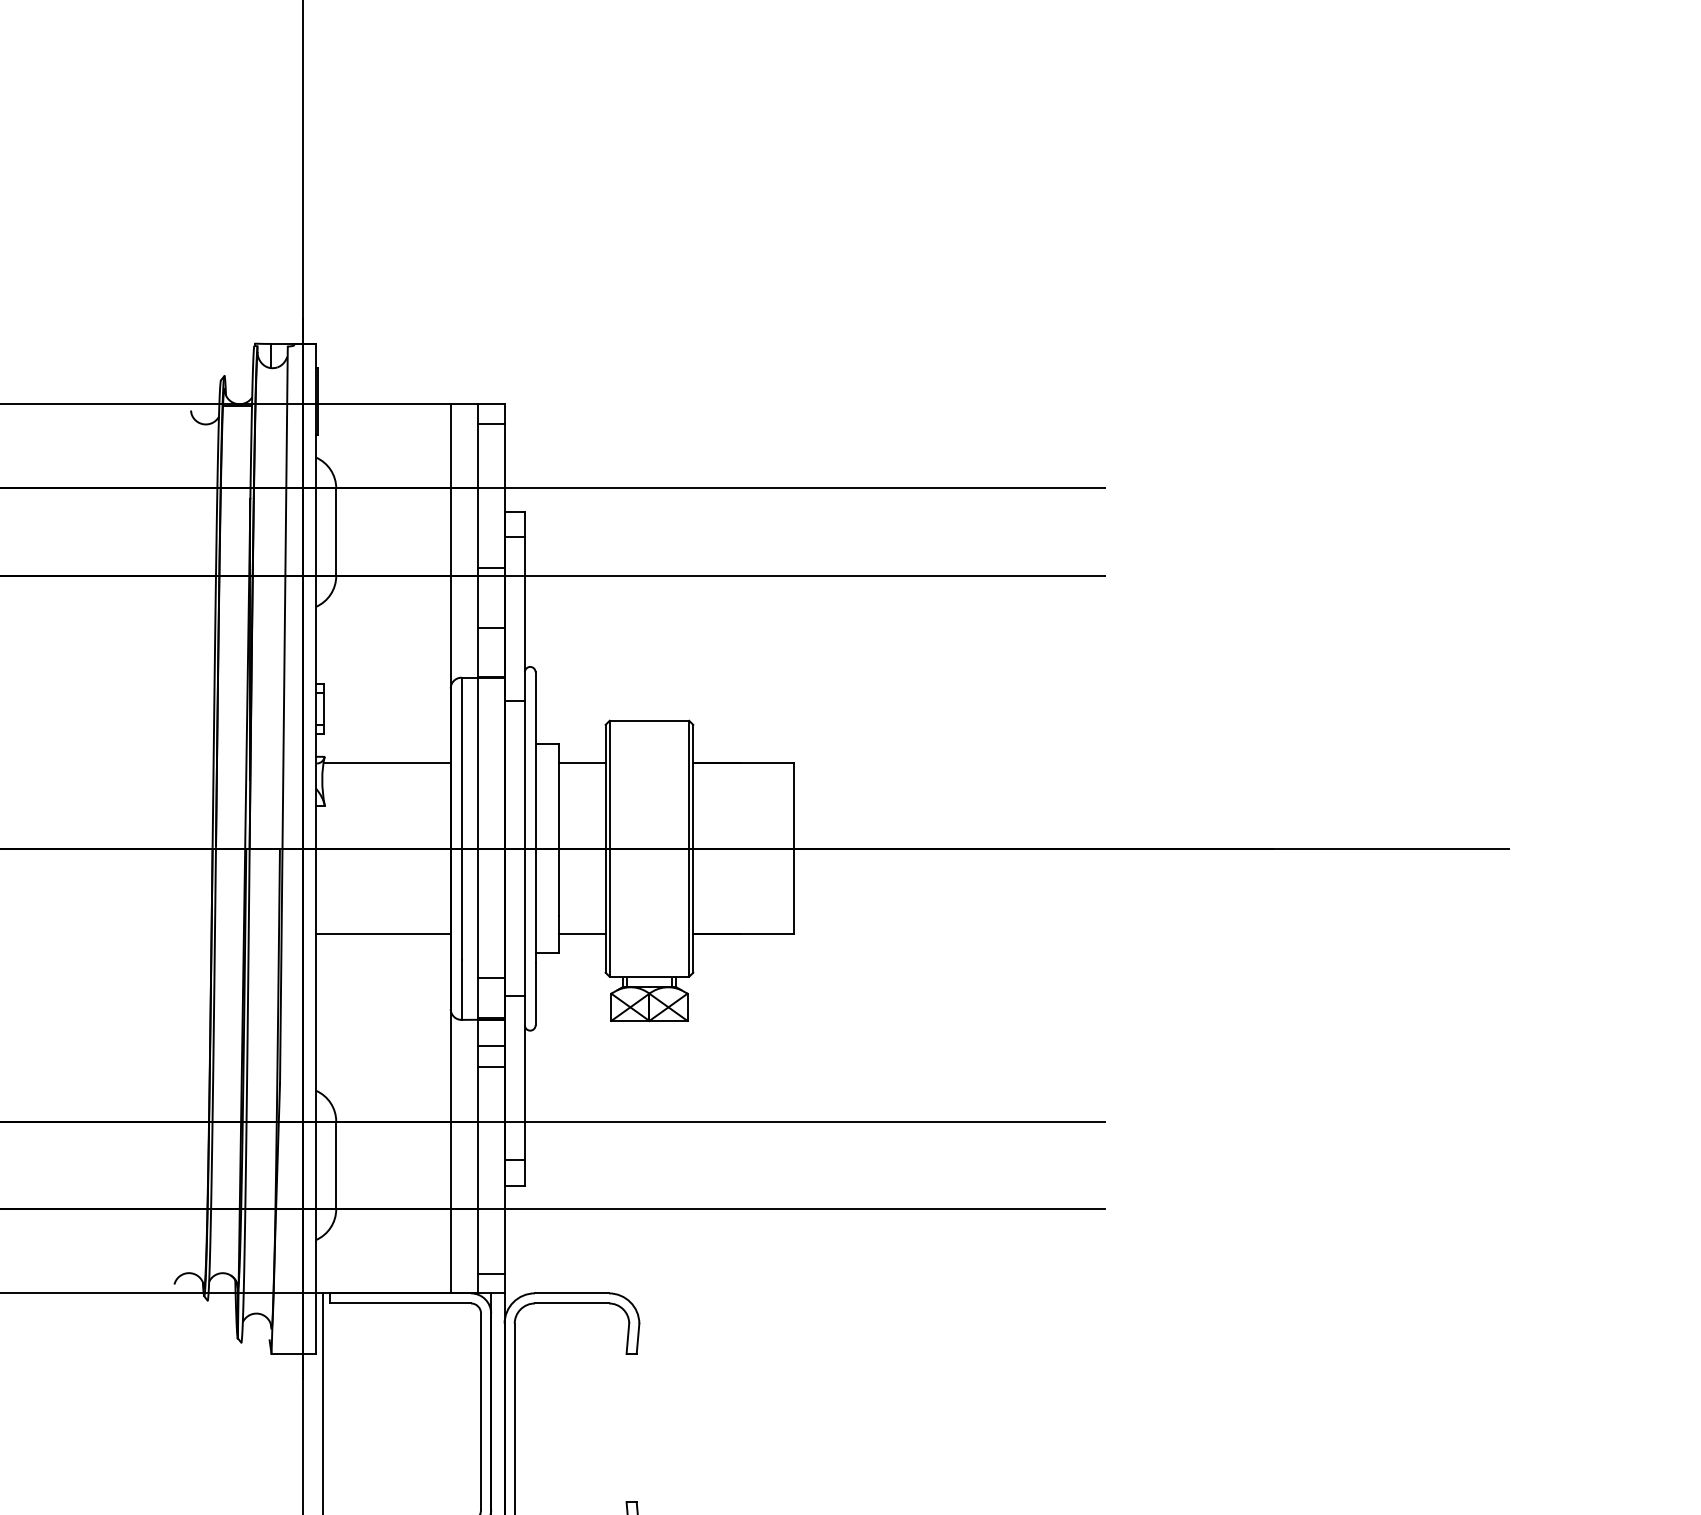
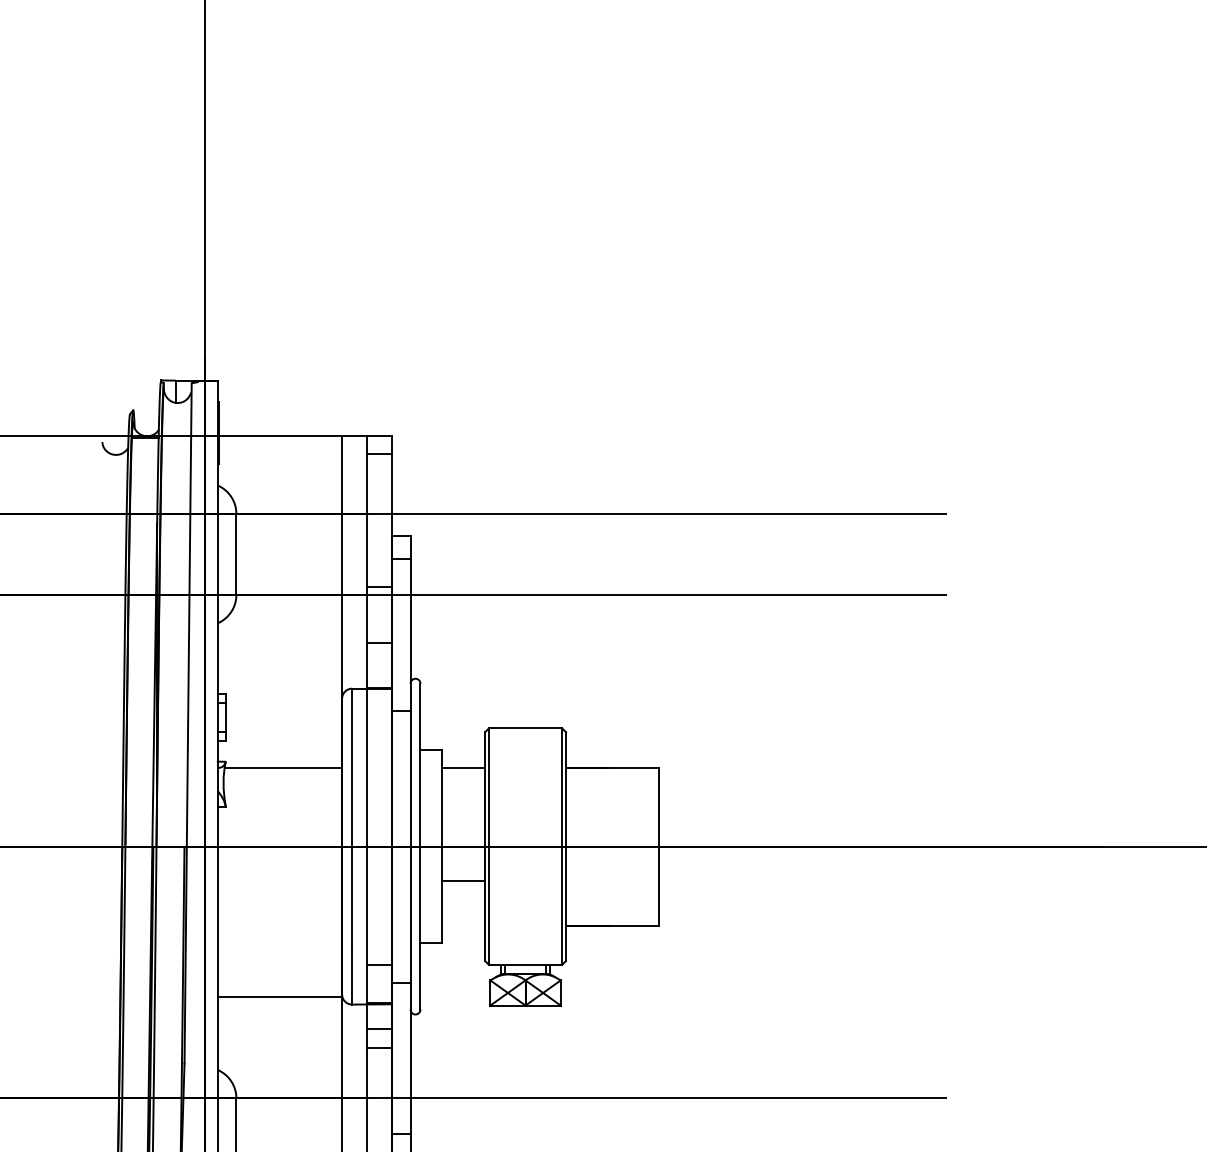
line: (383, 934) -> (280, 996), moved
line: (581, 934) -> (462, 881), moved

